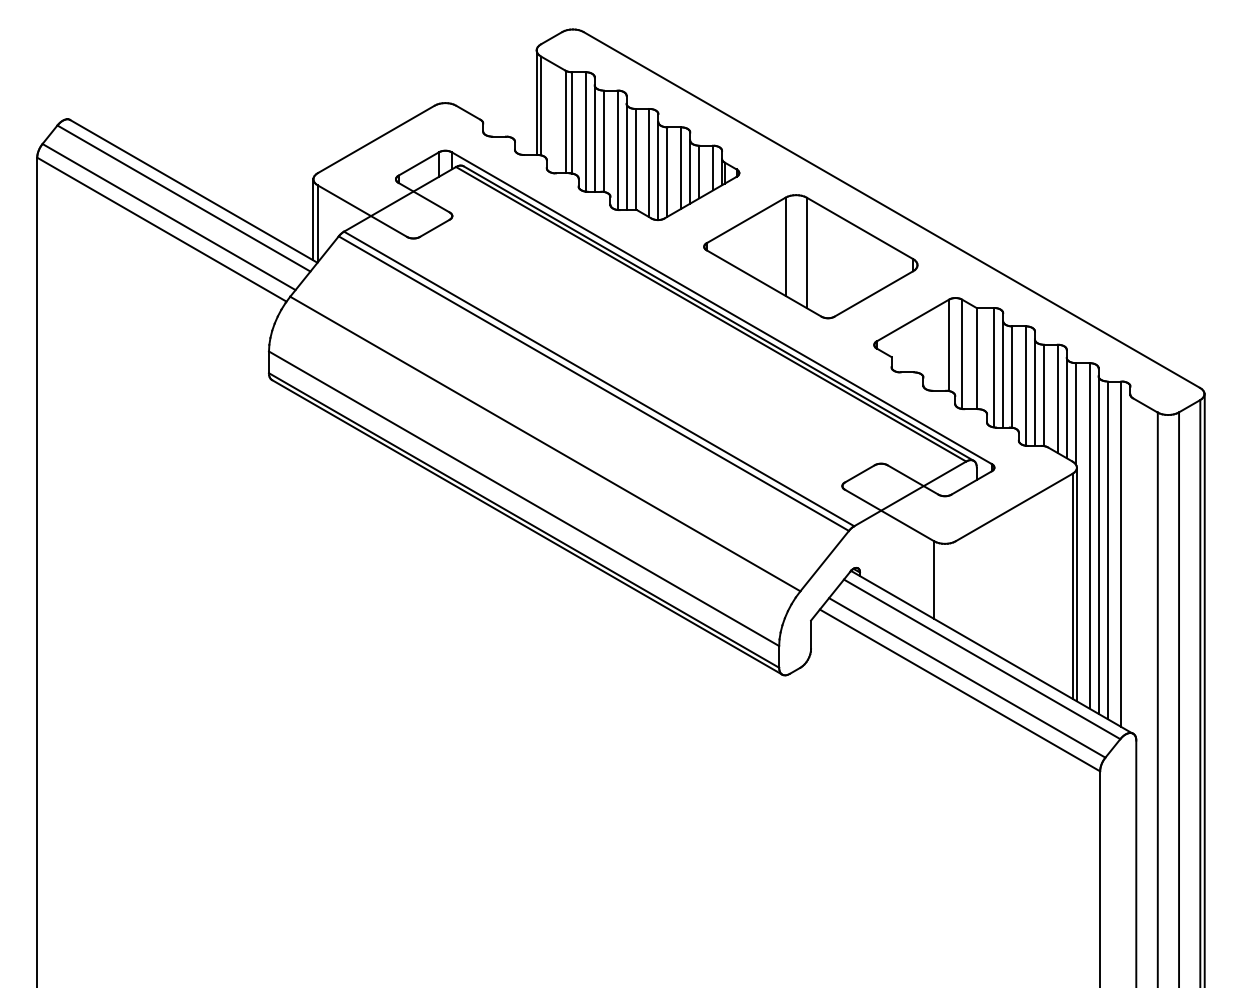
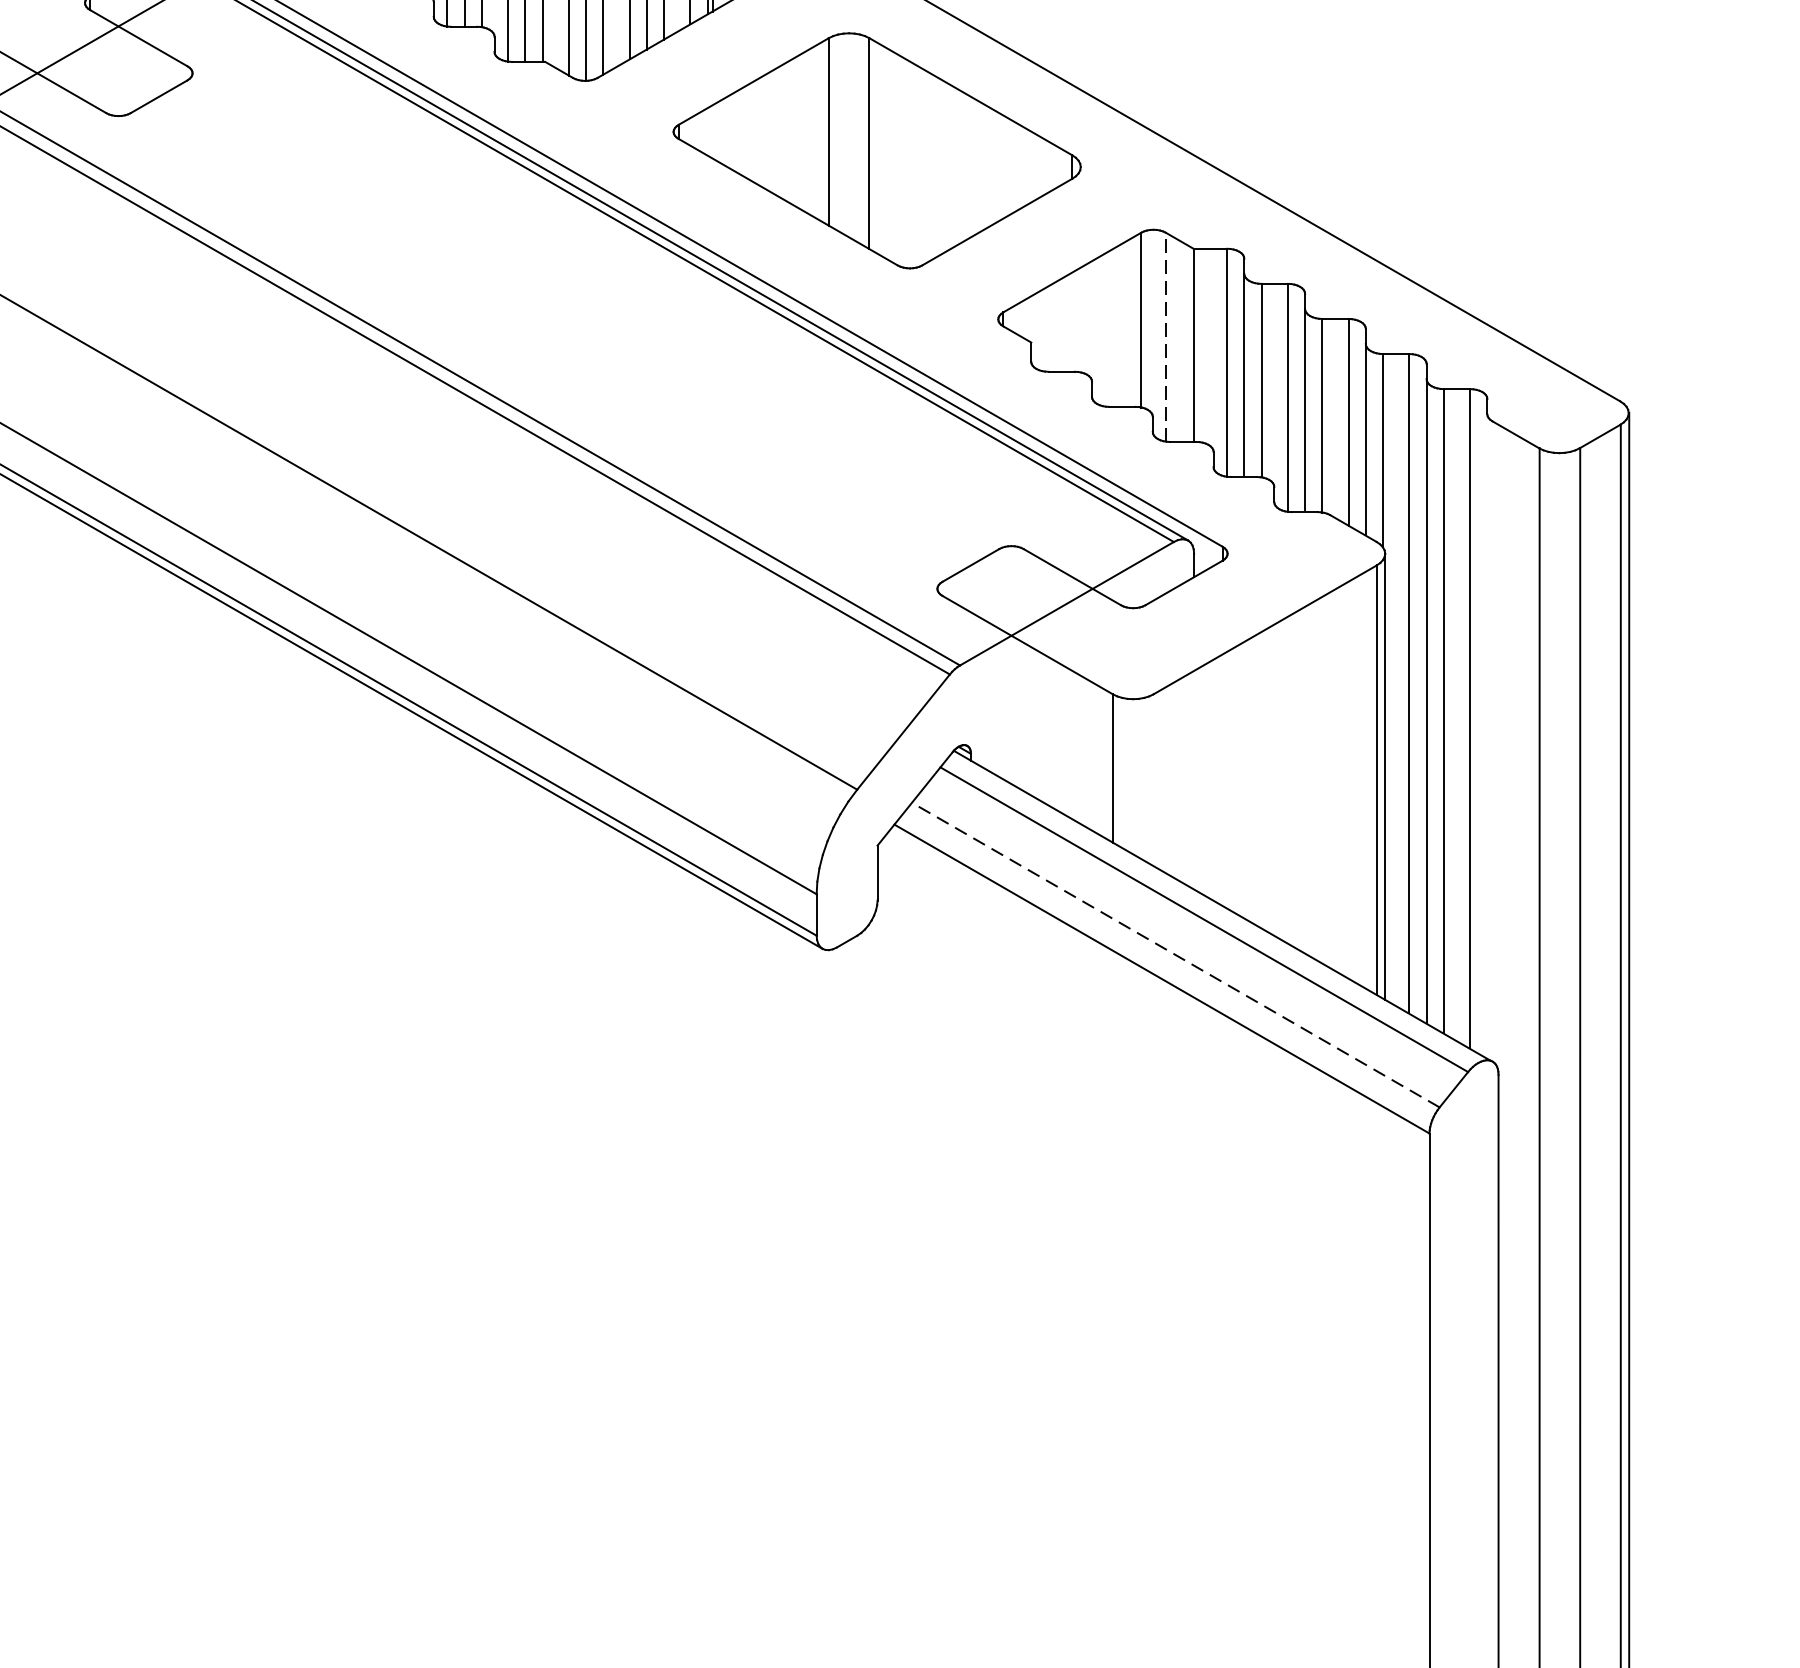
line: (961, 354) -> (1164, 337), solid -> dashed
line: (967, 677) -> (1176, 954), solid -> dashed

